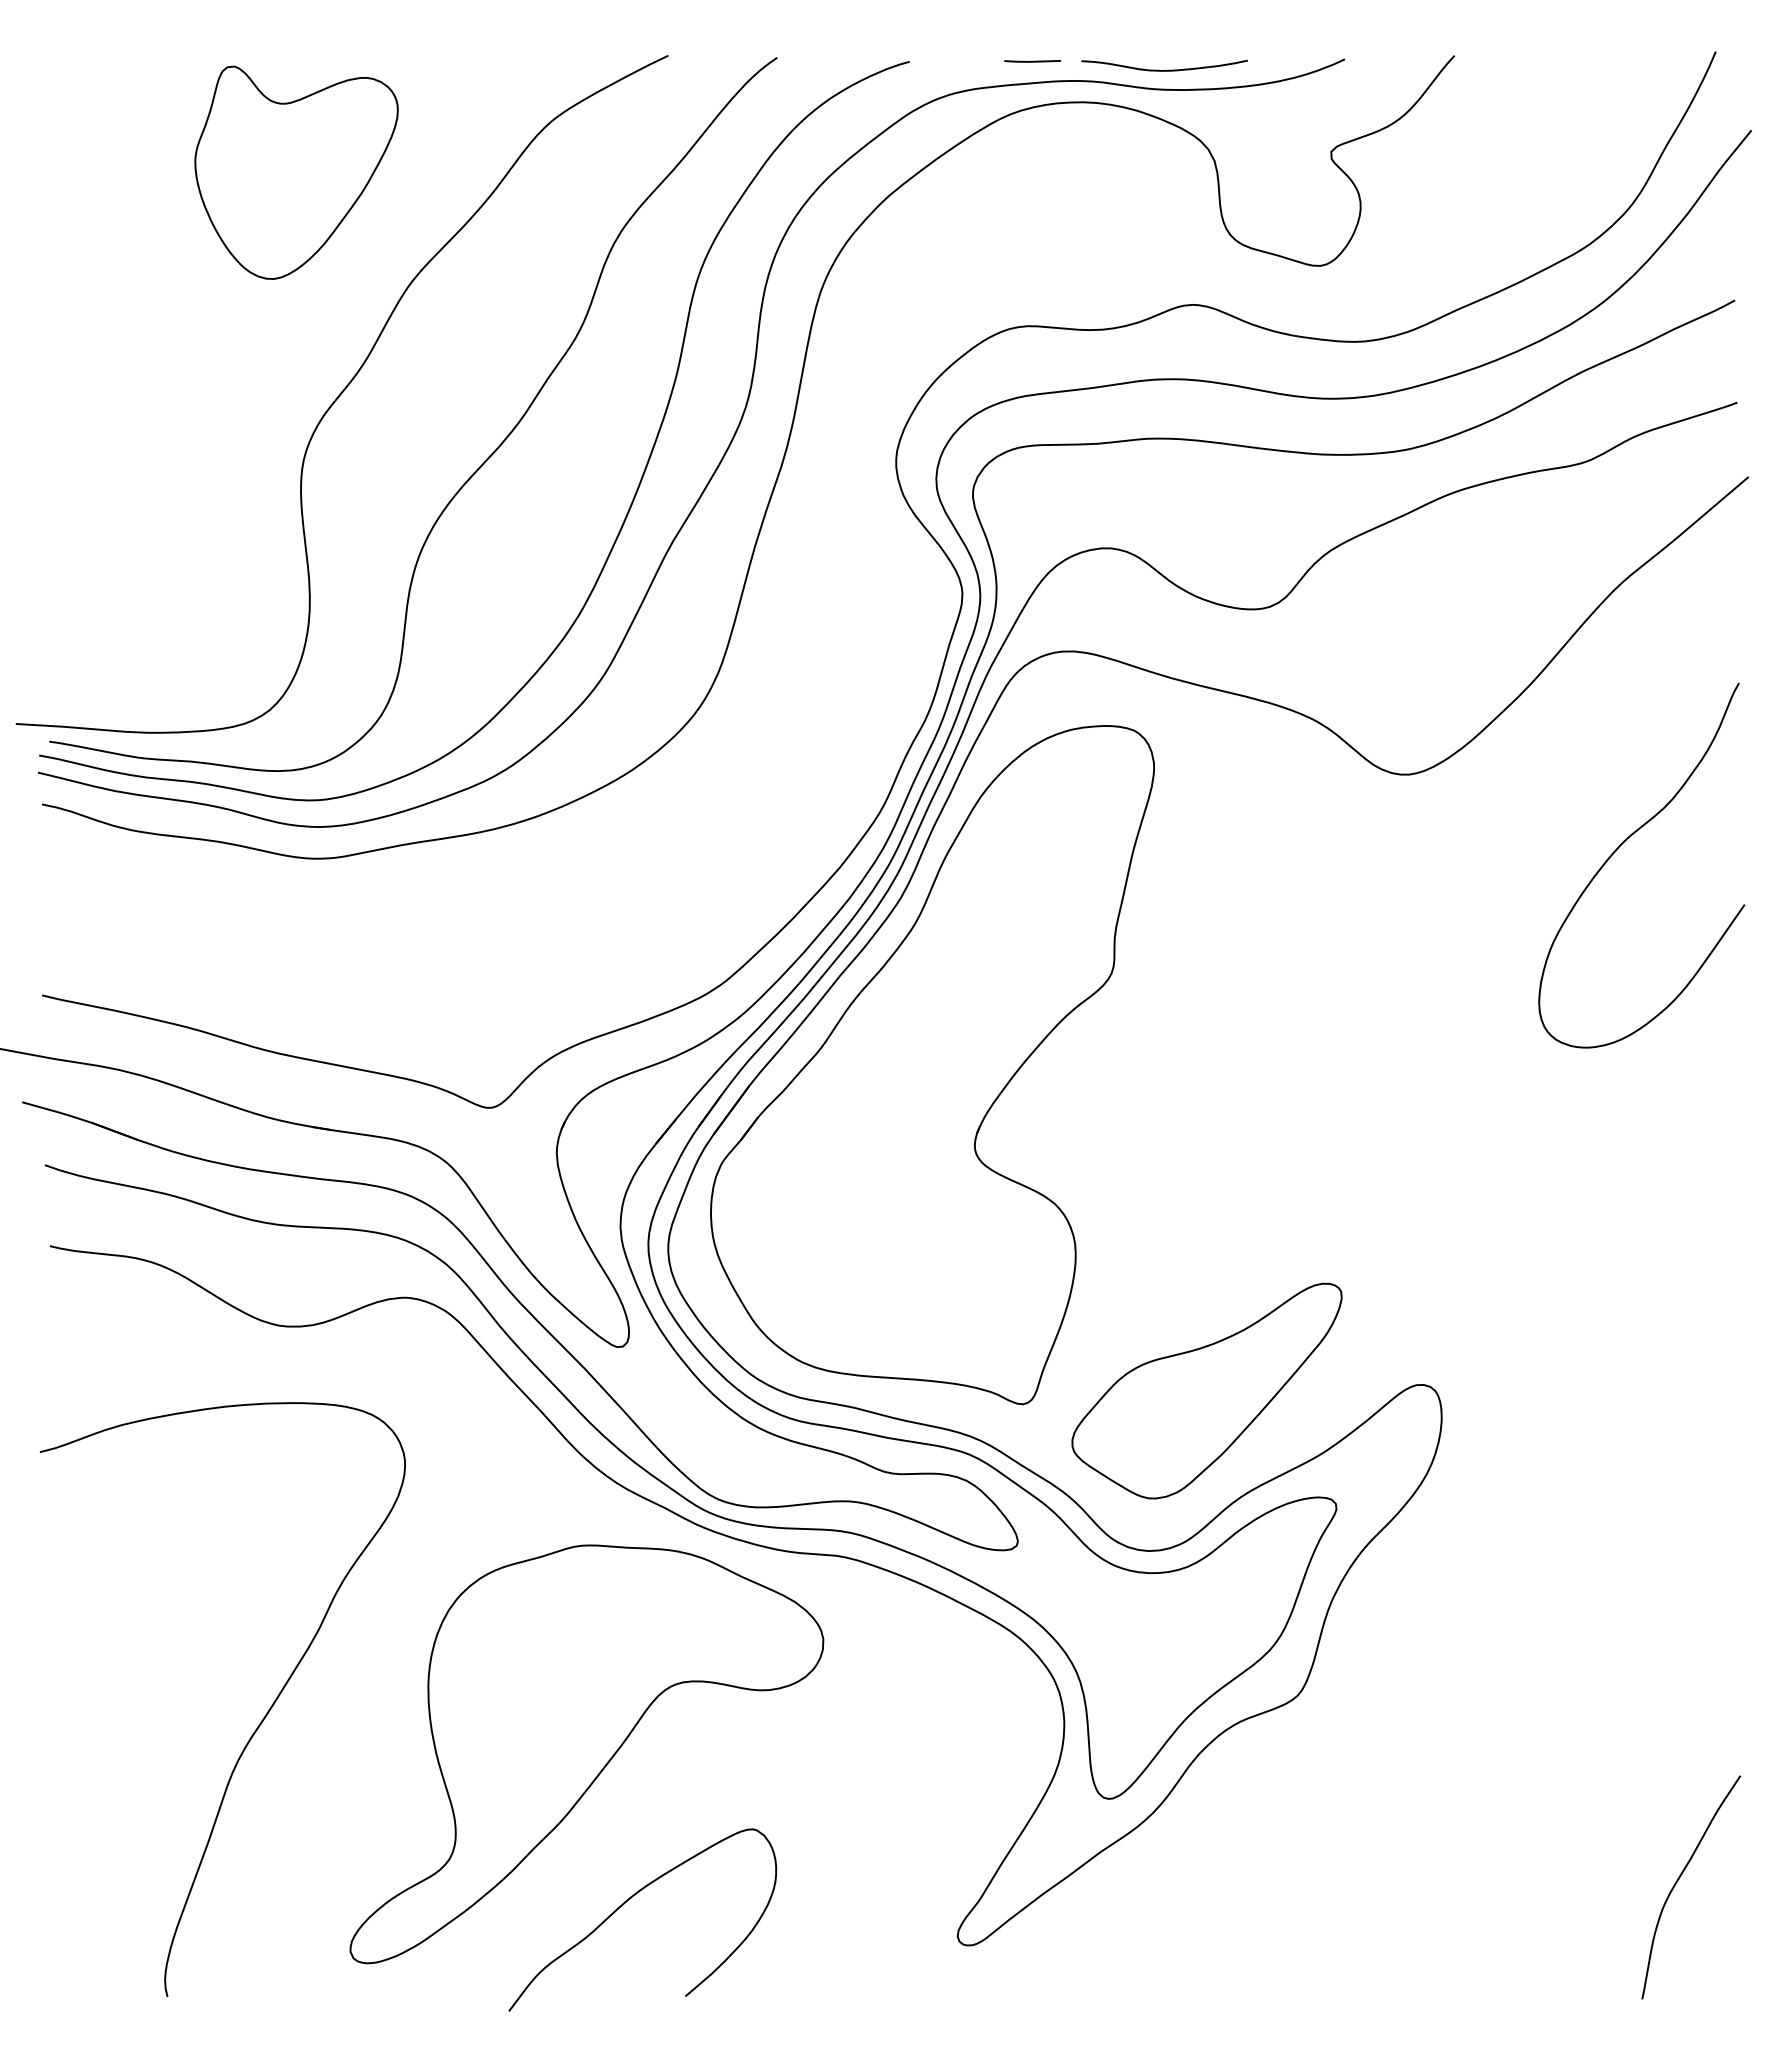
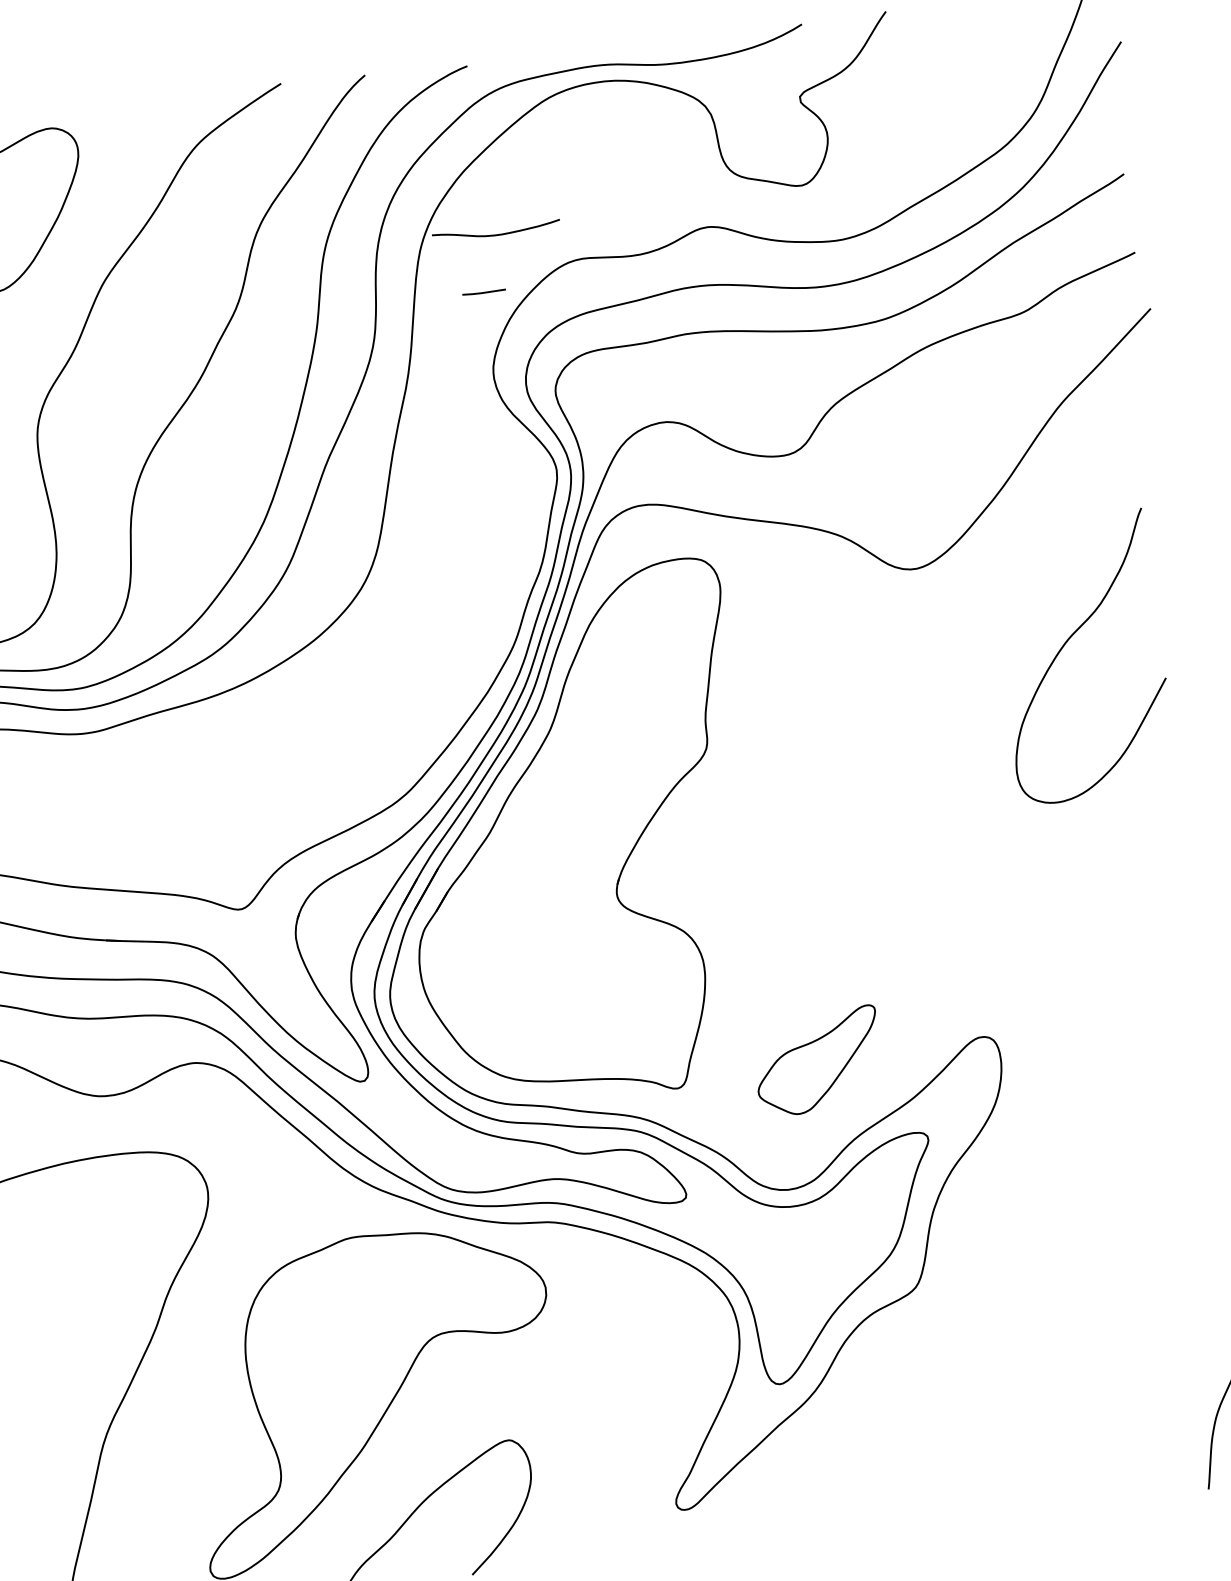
line: (1032, 61) -> (484, 292), moved
curve: (1167, 69) -> (498, 233), moved
curve: (1621, 845) -> (1065, 643), moved
part: (1206, 1390) -> (817, 1061), size x0.6

